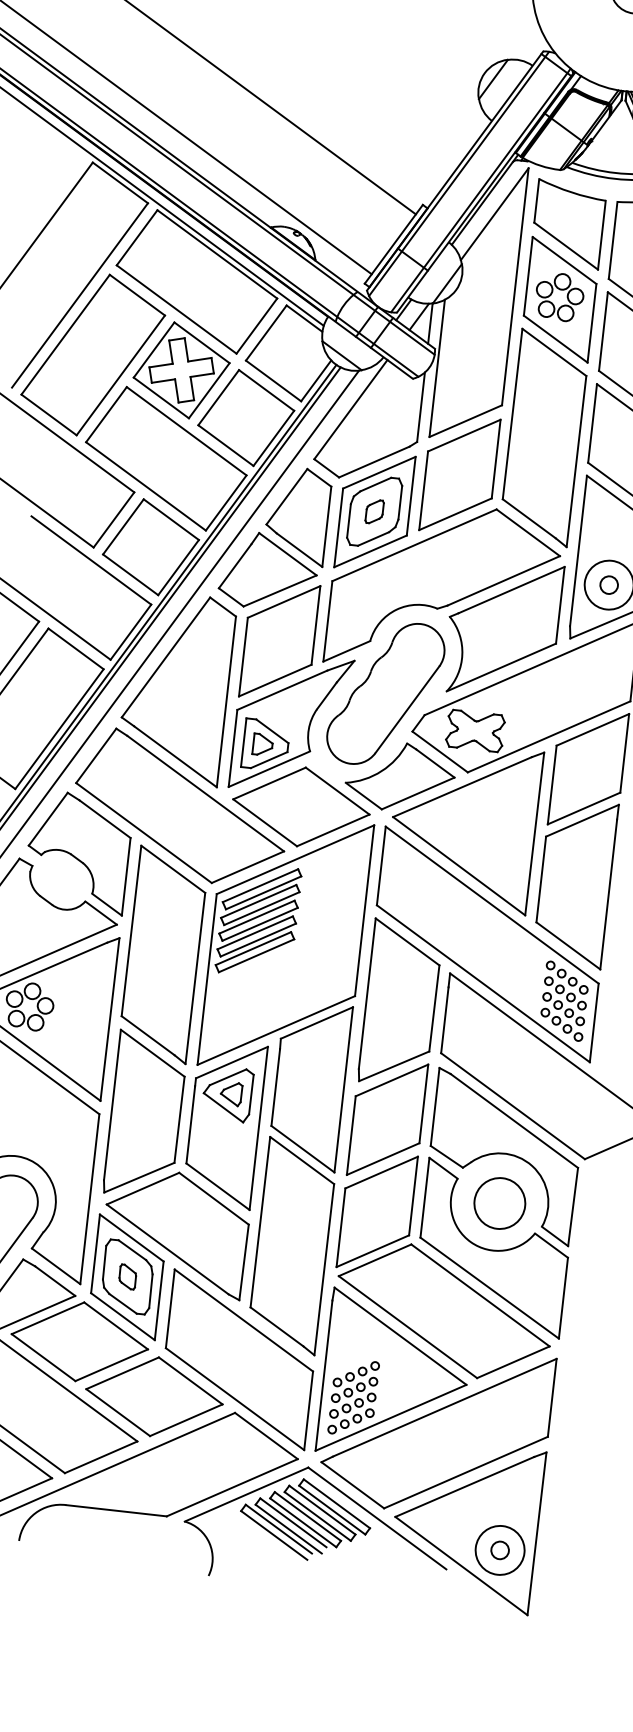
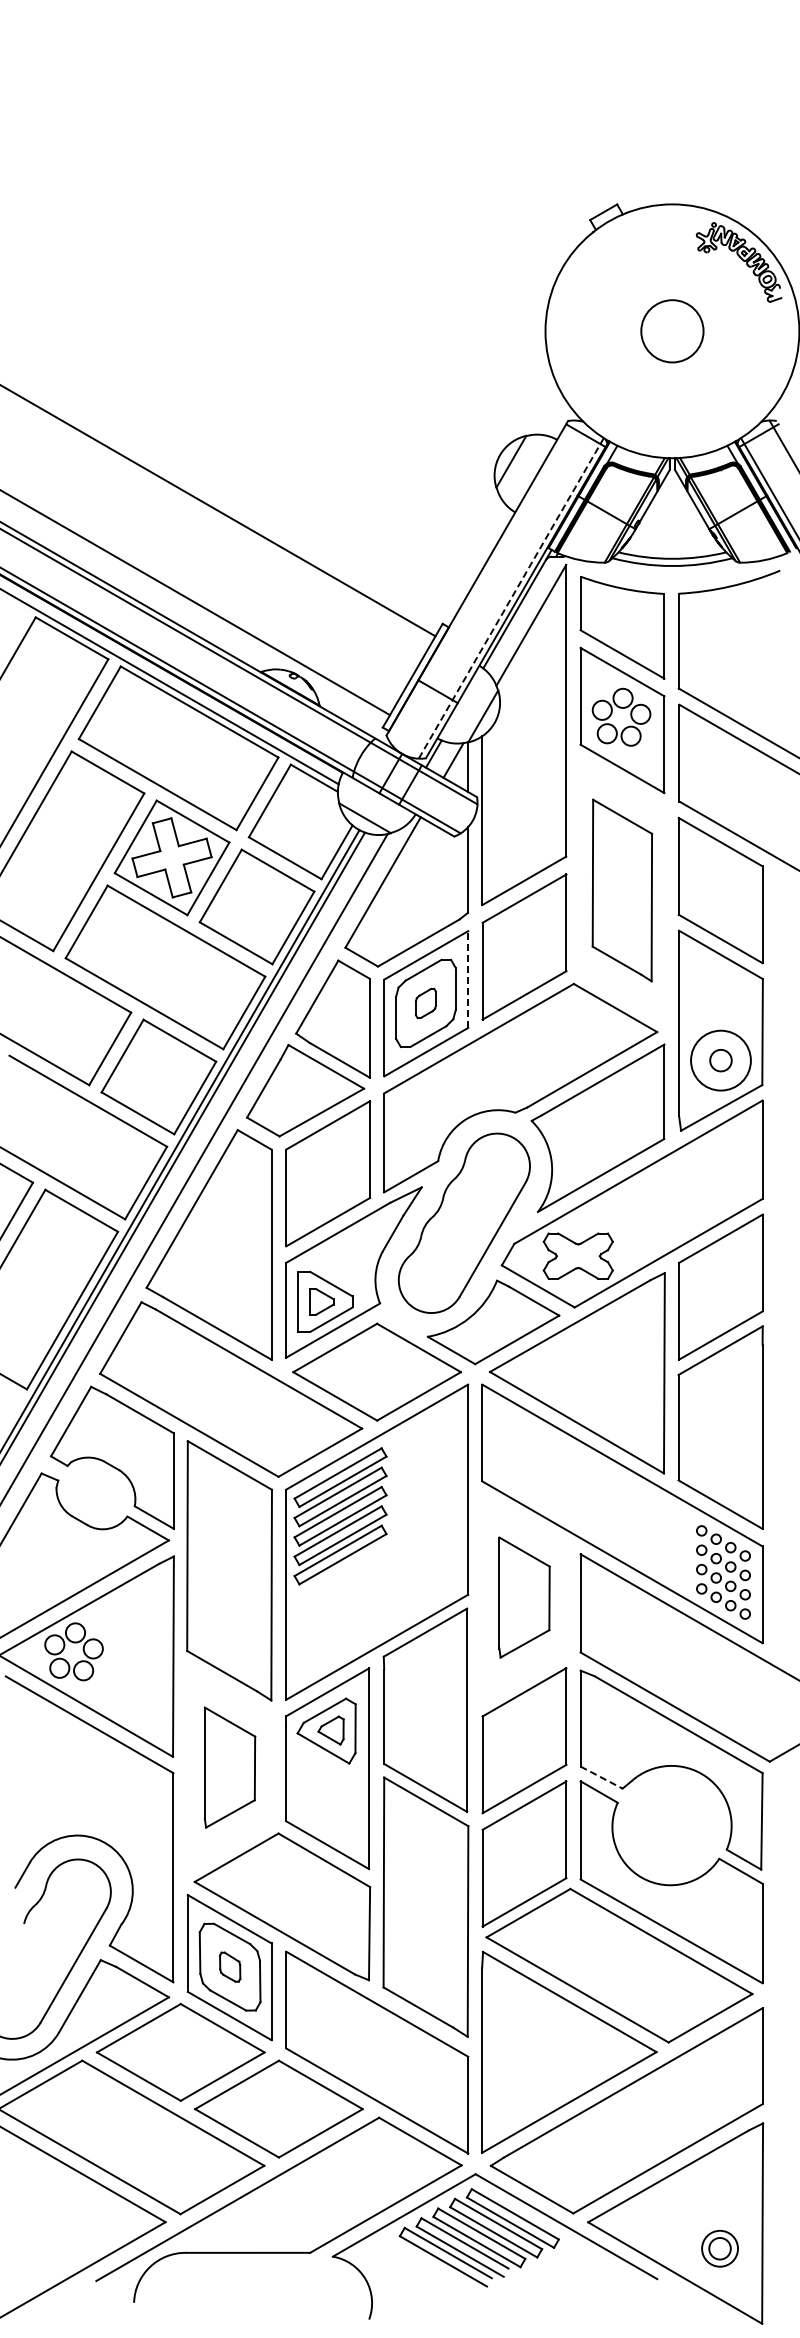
line: (459, 173) -> (482, 580), removed
line: (481, 190) -> (511, 598), solid -> dashed
part: (544, 437) -> (622, 890), size x0.7
line: (411, 496) -> (468, 979), solid -> dashed
part: (400, 1003) -> (524, 1597), size x0.6
part: (145, 1114) -> (229, 1767), size x0.6
line: (446, 1156) -> (601, 1777), solid -> dashed
circle: (499, 1203) -> (672, 1827), removed
part: (353, 1397) -> (520, 2083), removed
circle: (499, 1550) -> (719, 2248), size x0.6

